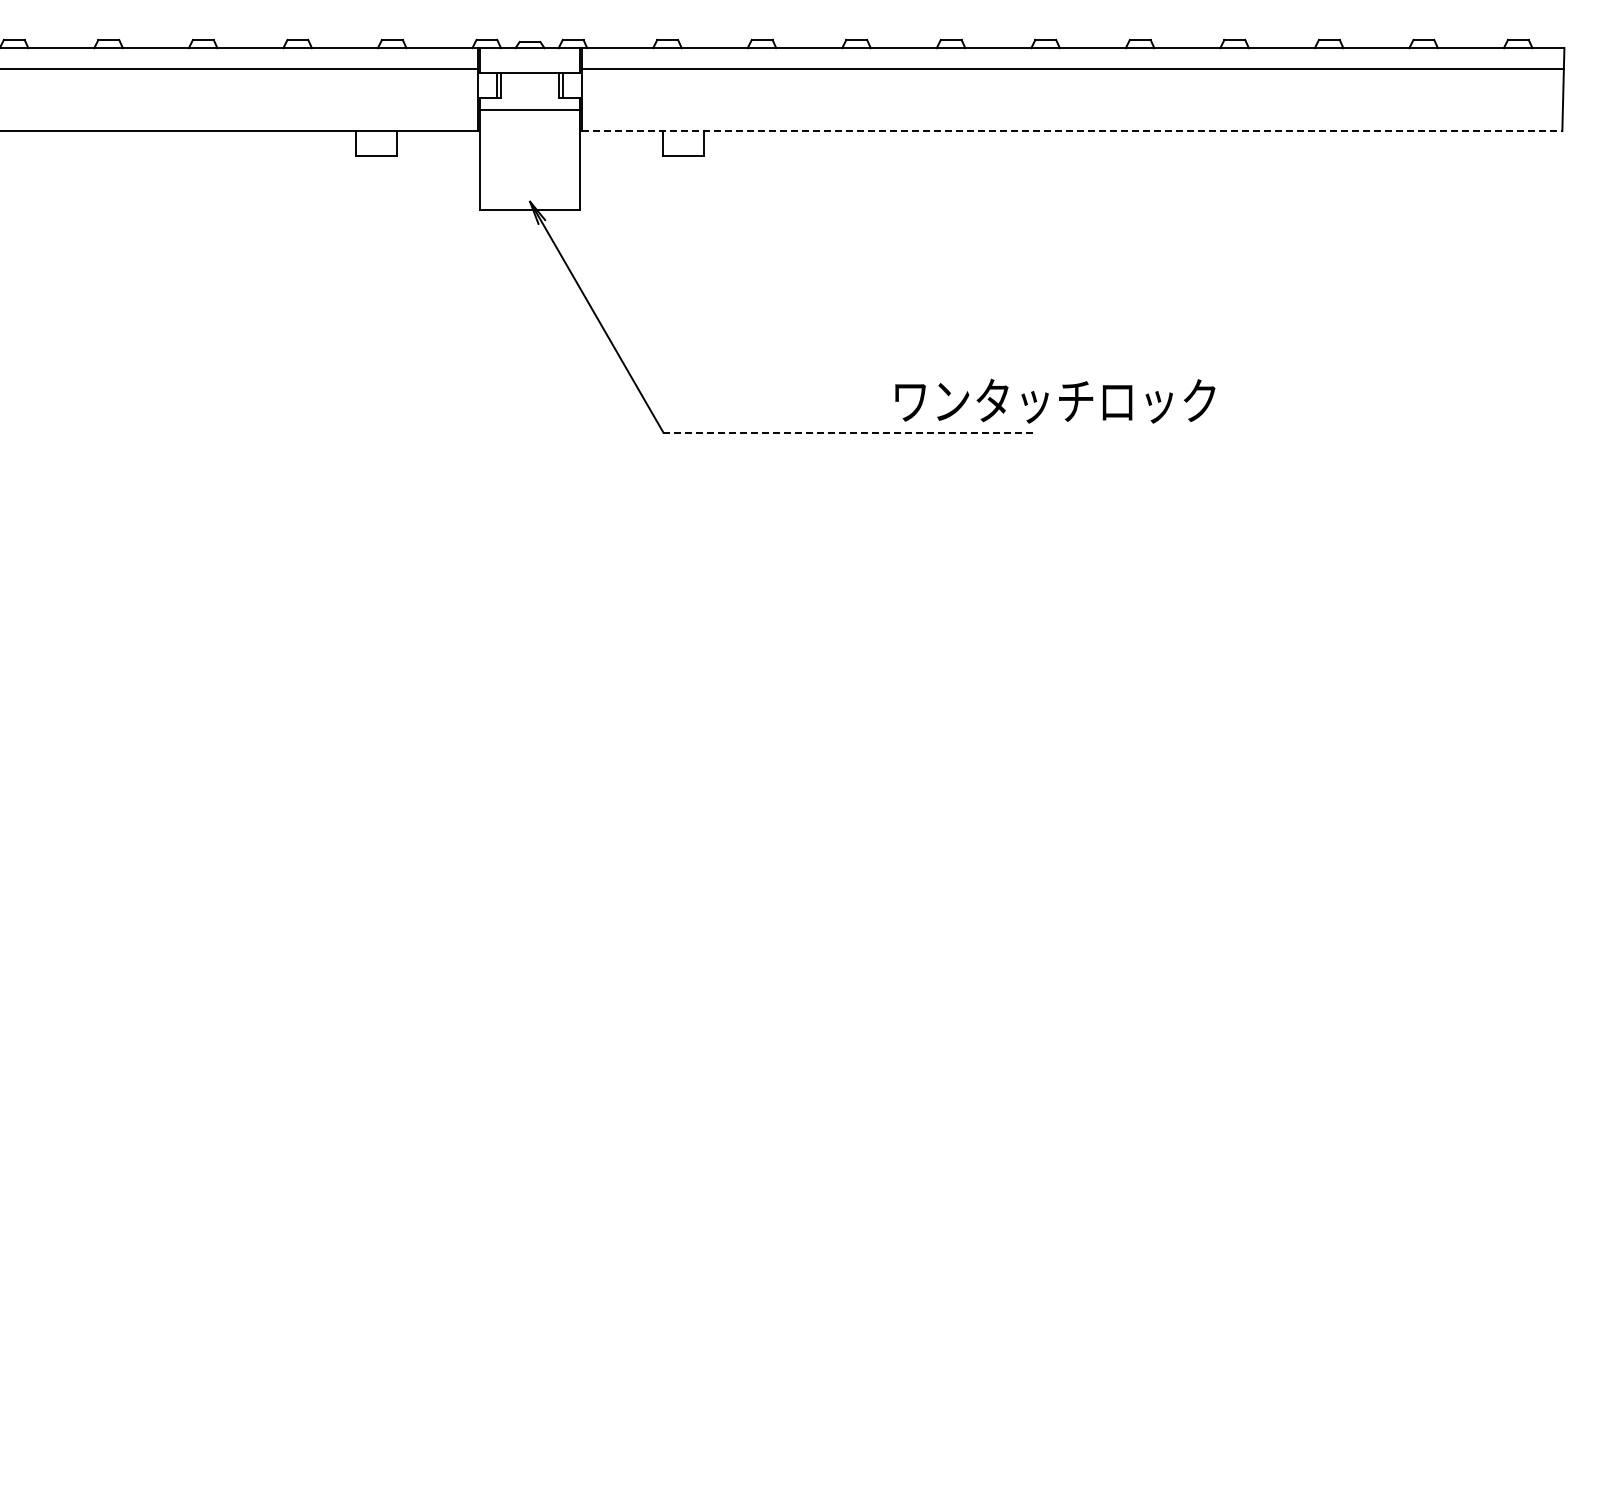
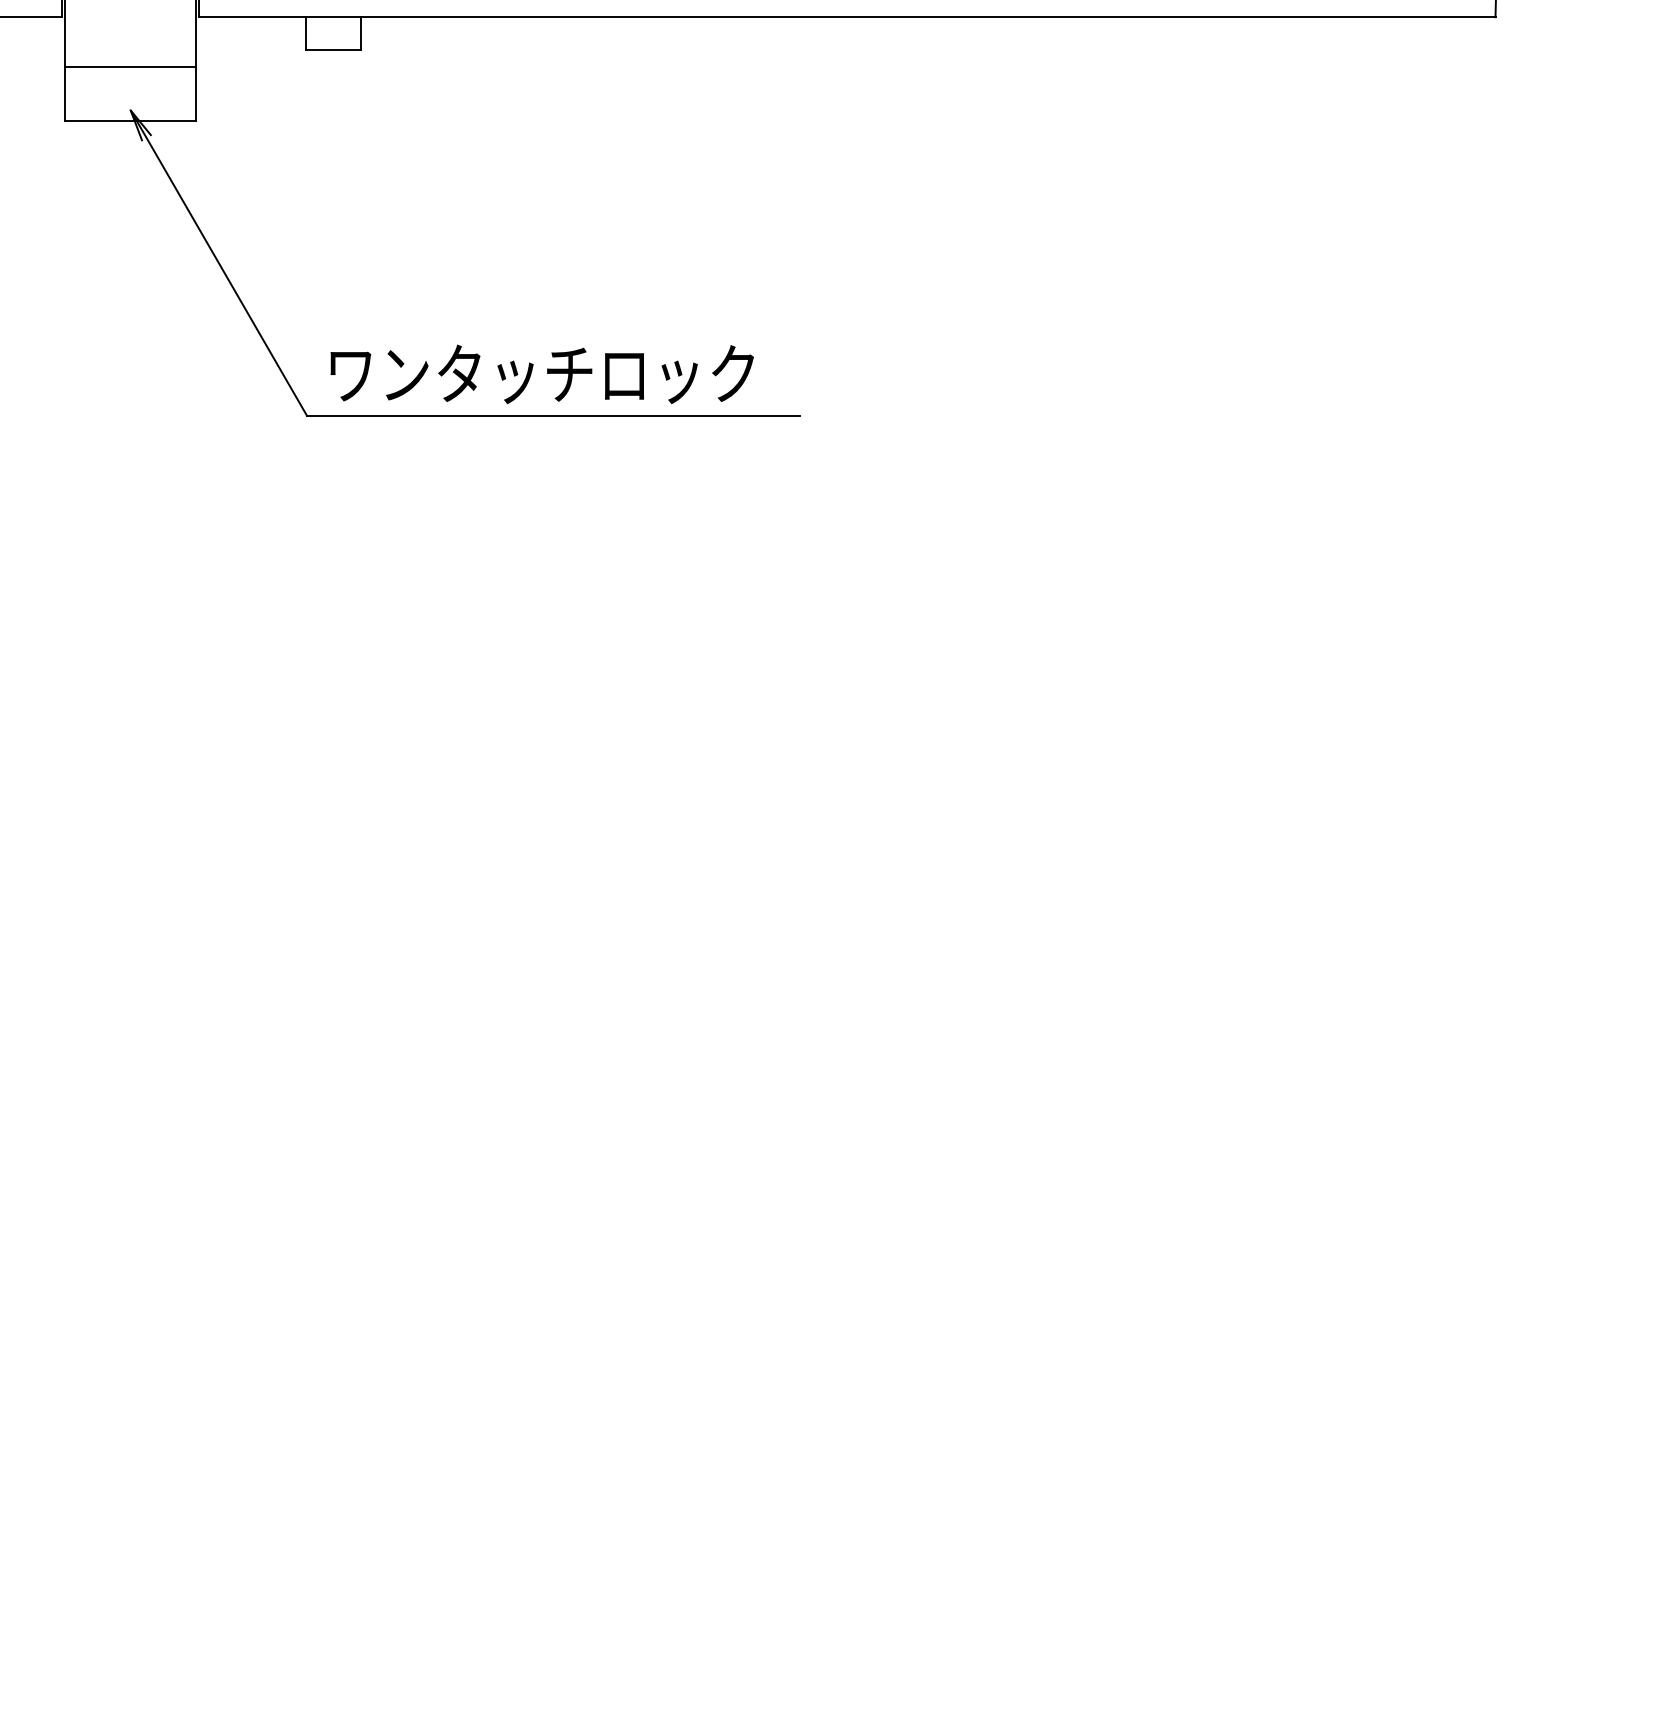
line: (1072, 131) -> (847, 17), dashed -> solid
line: (529, 168) -> (129, 66), added
text: (1055, 400) -> (542, 373), moved
line: (849, 432) -> (553, 415), dashed -> solid

